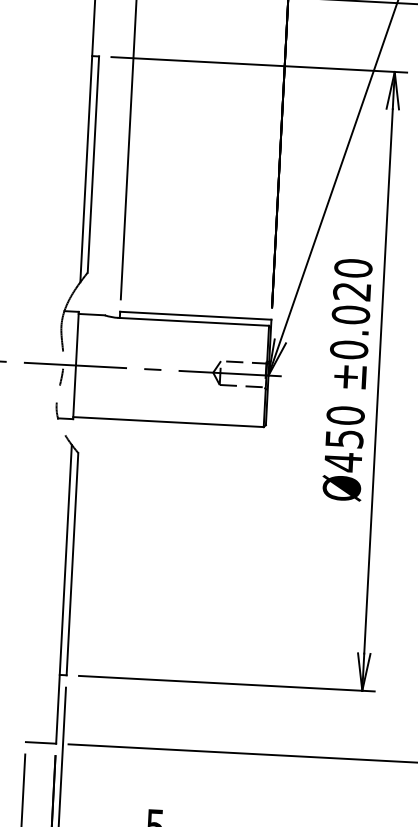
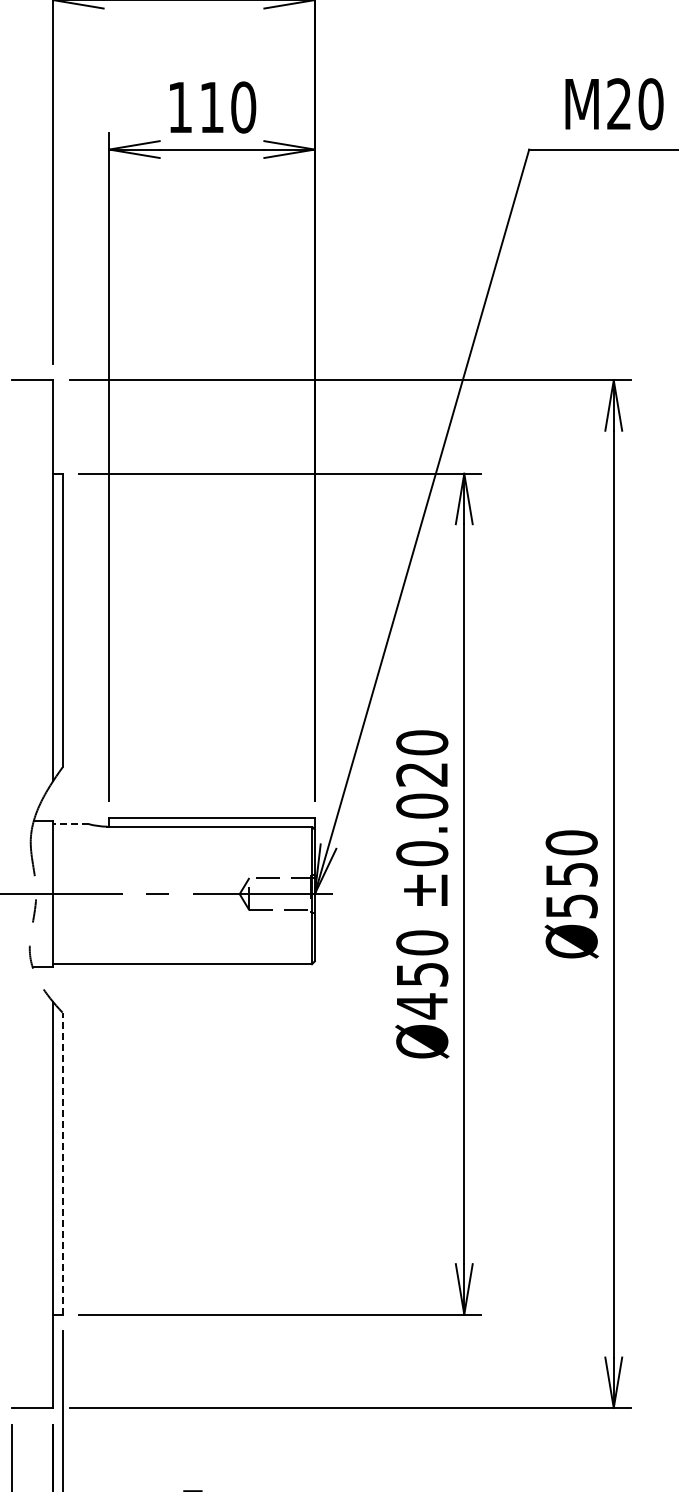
line: (92, 314) -> (71, 824), solid -> dashed
line: (72, 564) -> (62, 1163), solid -> dashed

